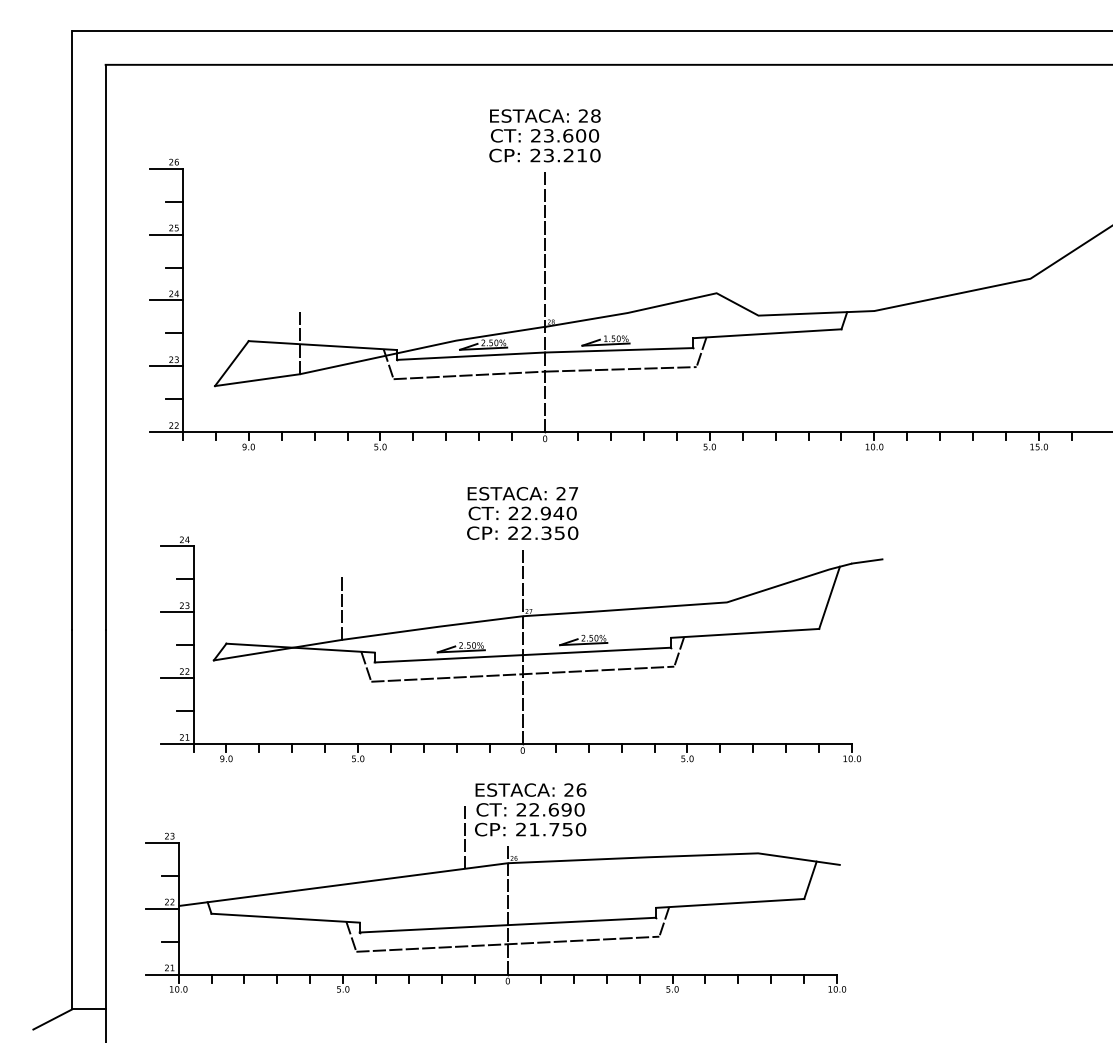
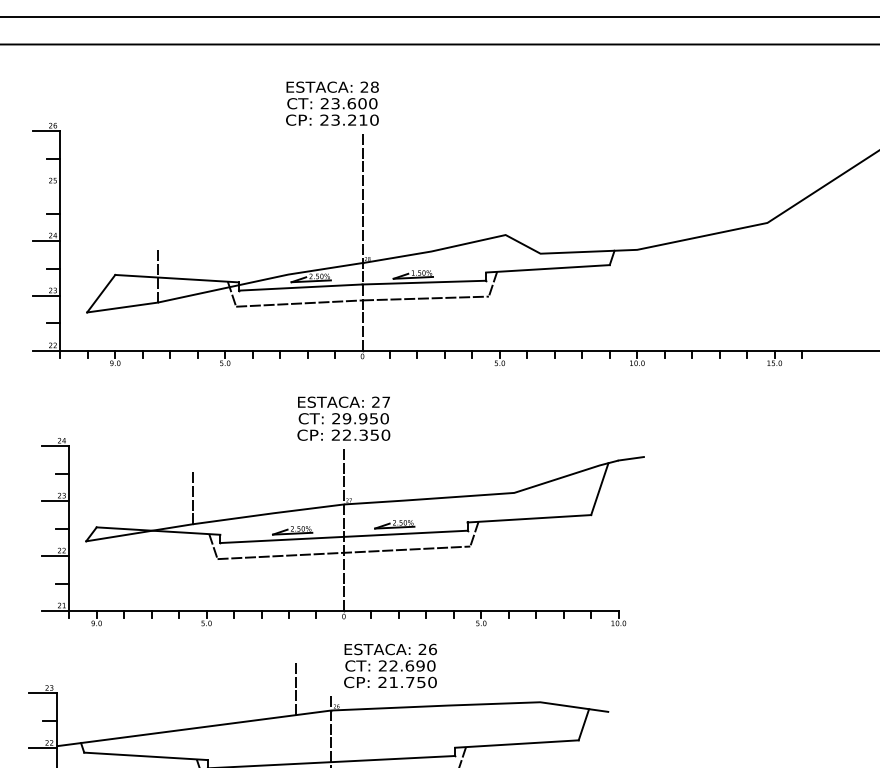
text: (544, 135) -> (332, 103), moved
line: (165, 234) -> (45, 186), removed
text: (542, 513) -> (360, 418), 22.940 -> 29.950
text: (530, 809) -> (390, 665), moved

